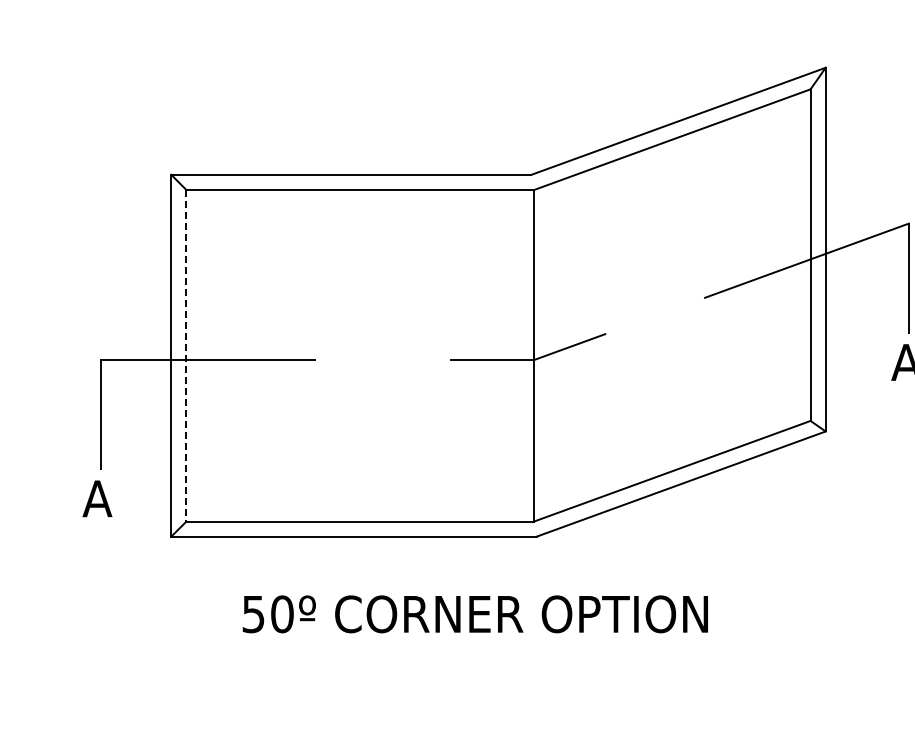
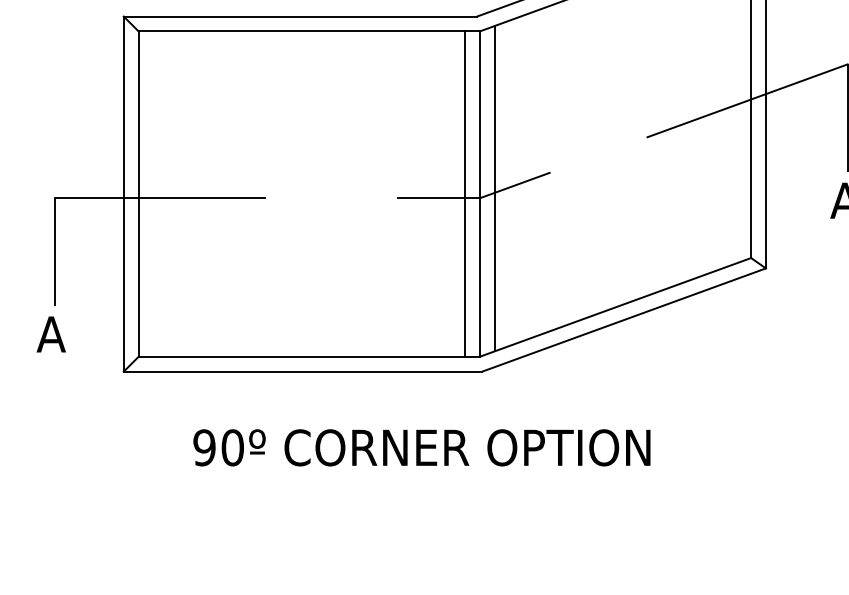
line: (549, 350) -> (494, 188), added
line: (186, 355) -> (138, 193), dashed -> solid
line: (519, 355) -> (465, 193), added
text: (253, 614) -> (204, 448), 50º -> 90º

